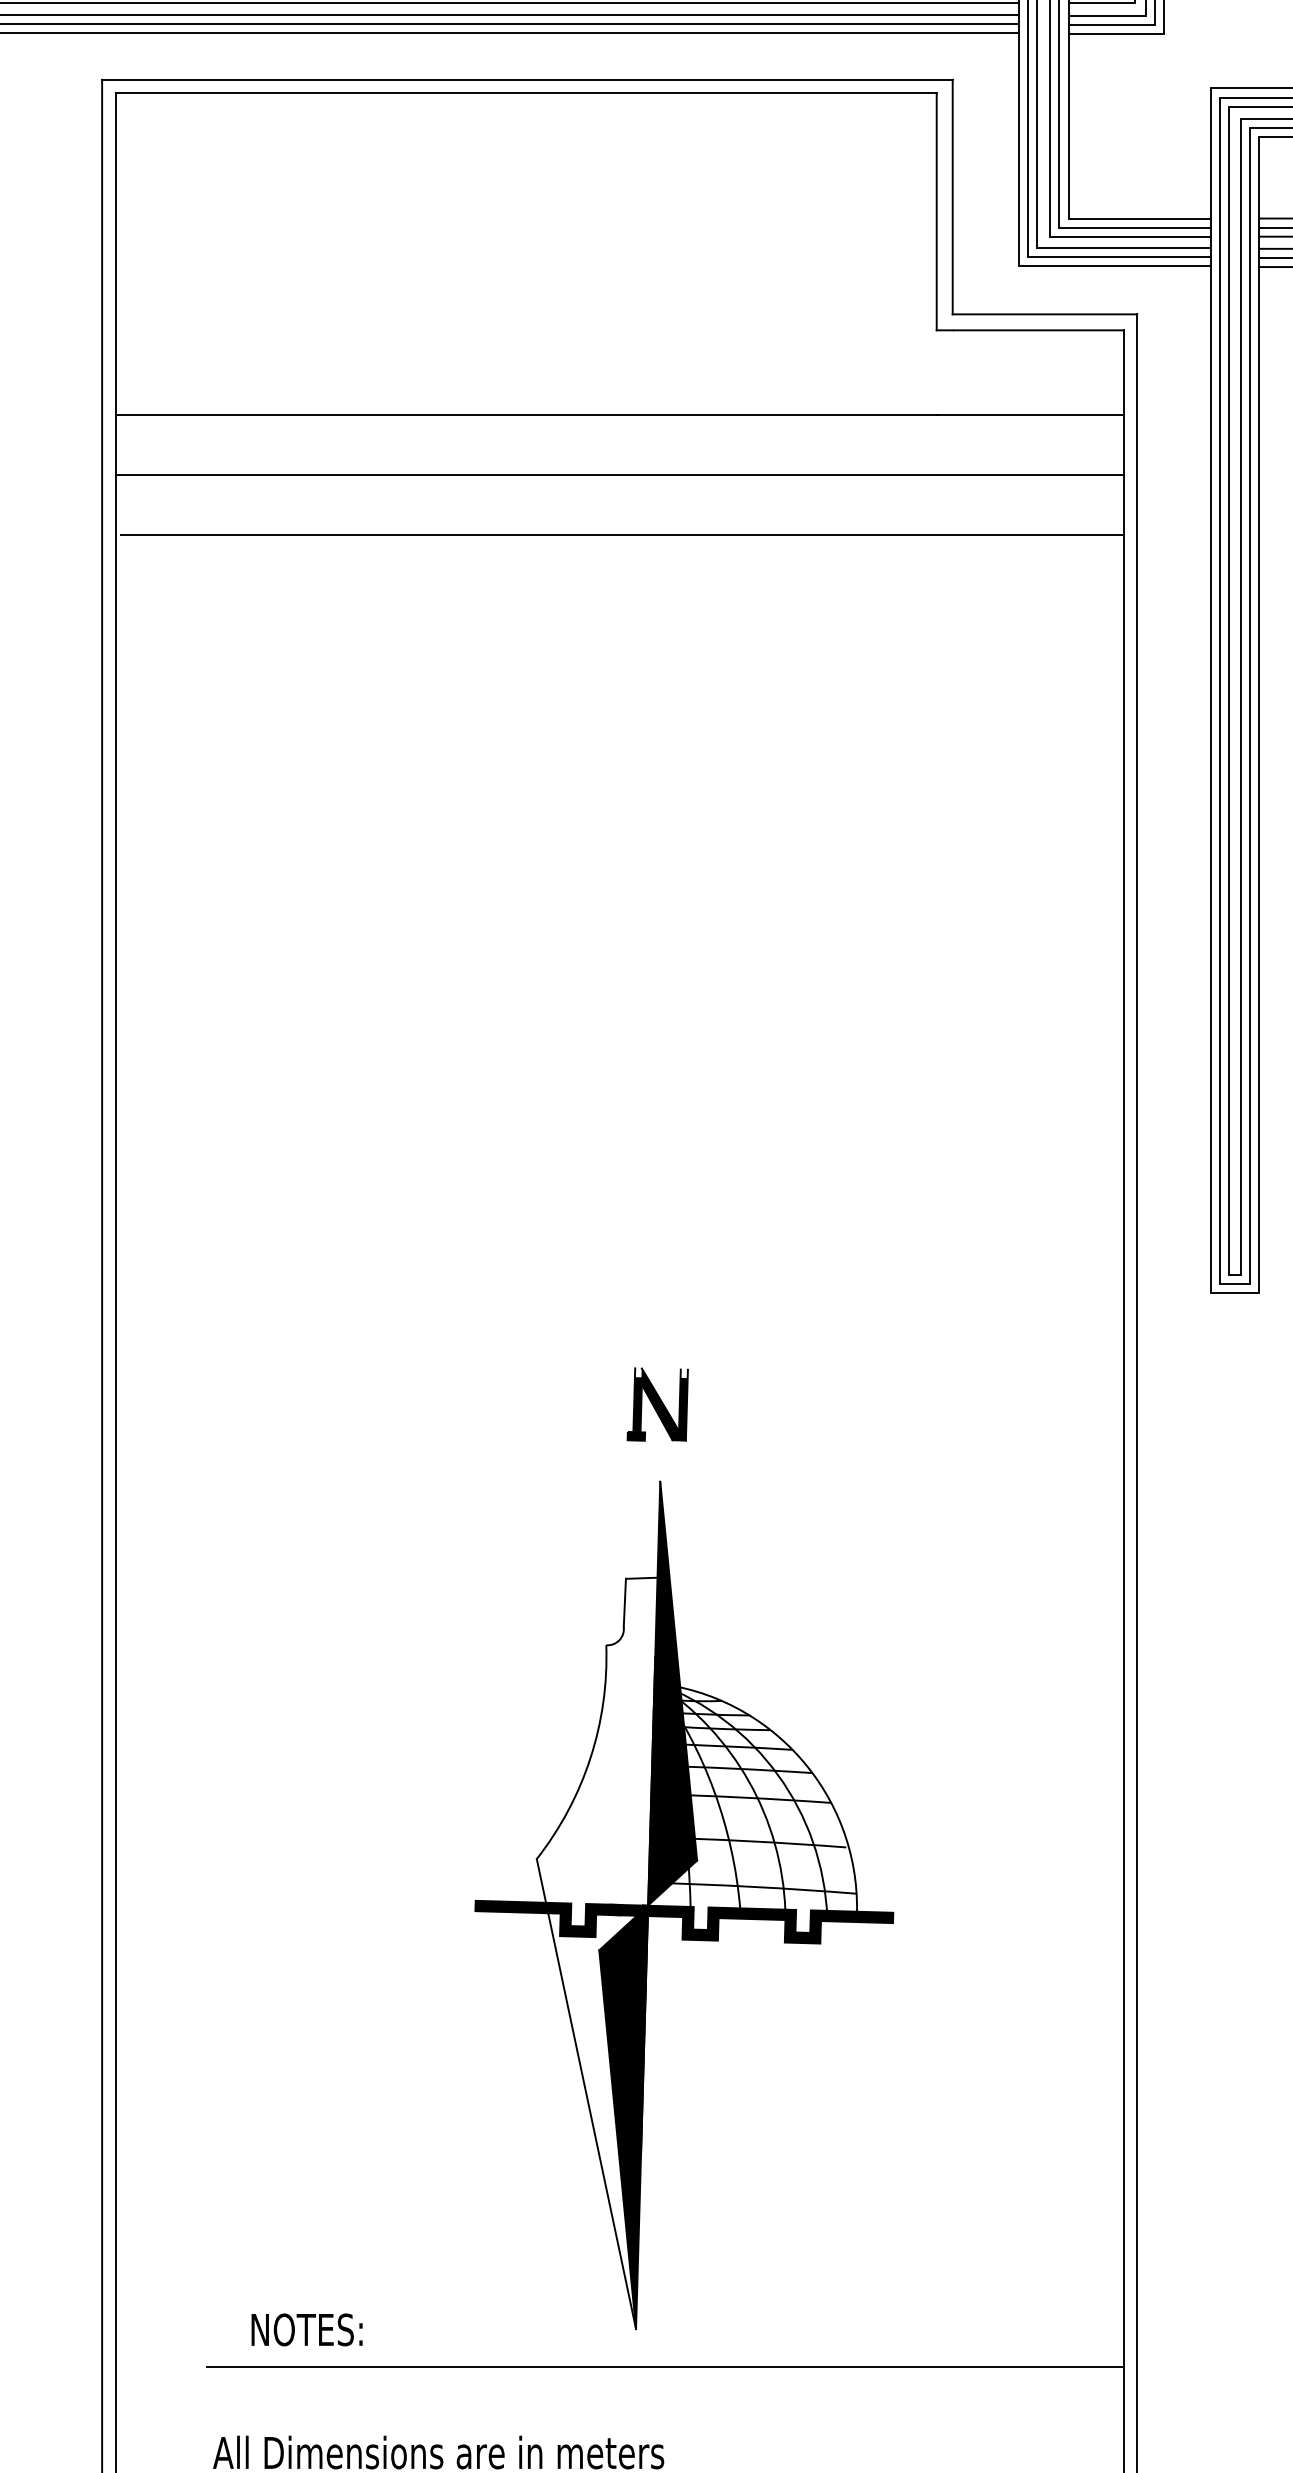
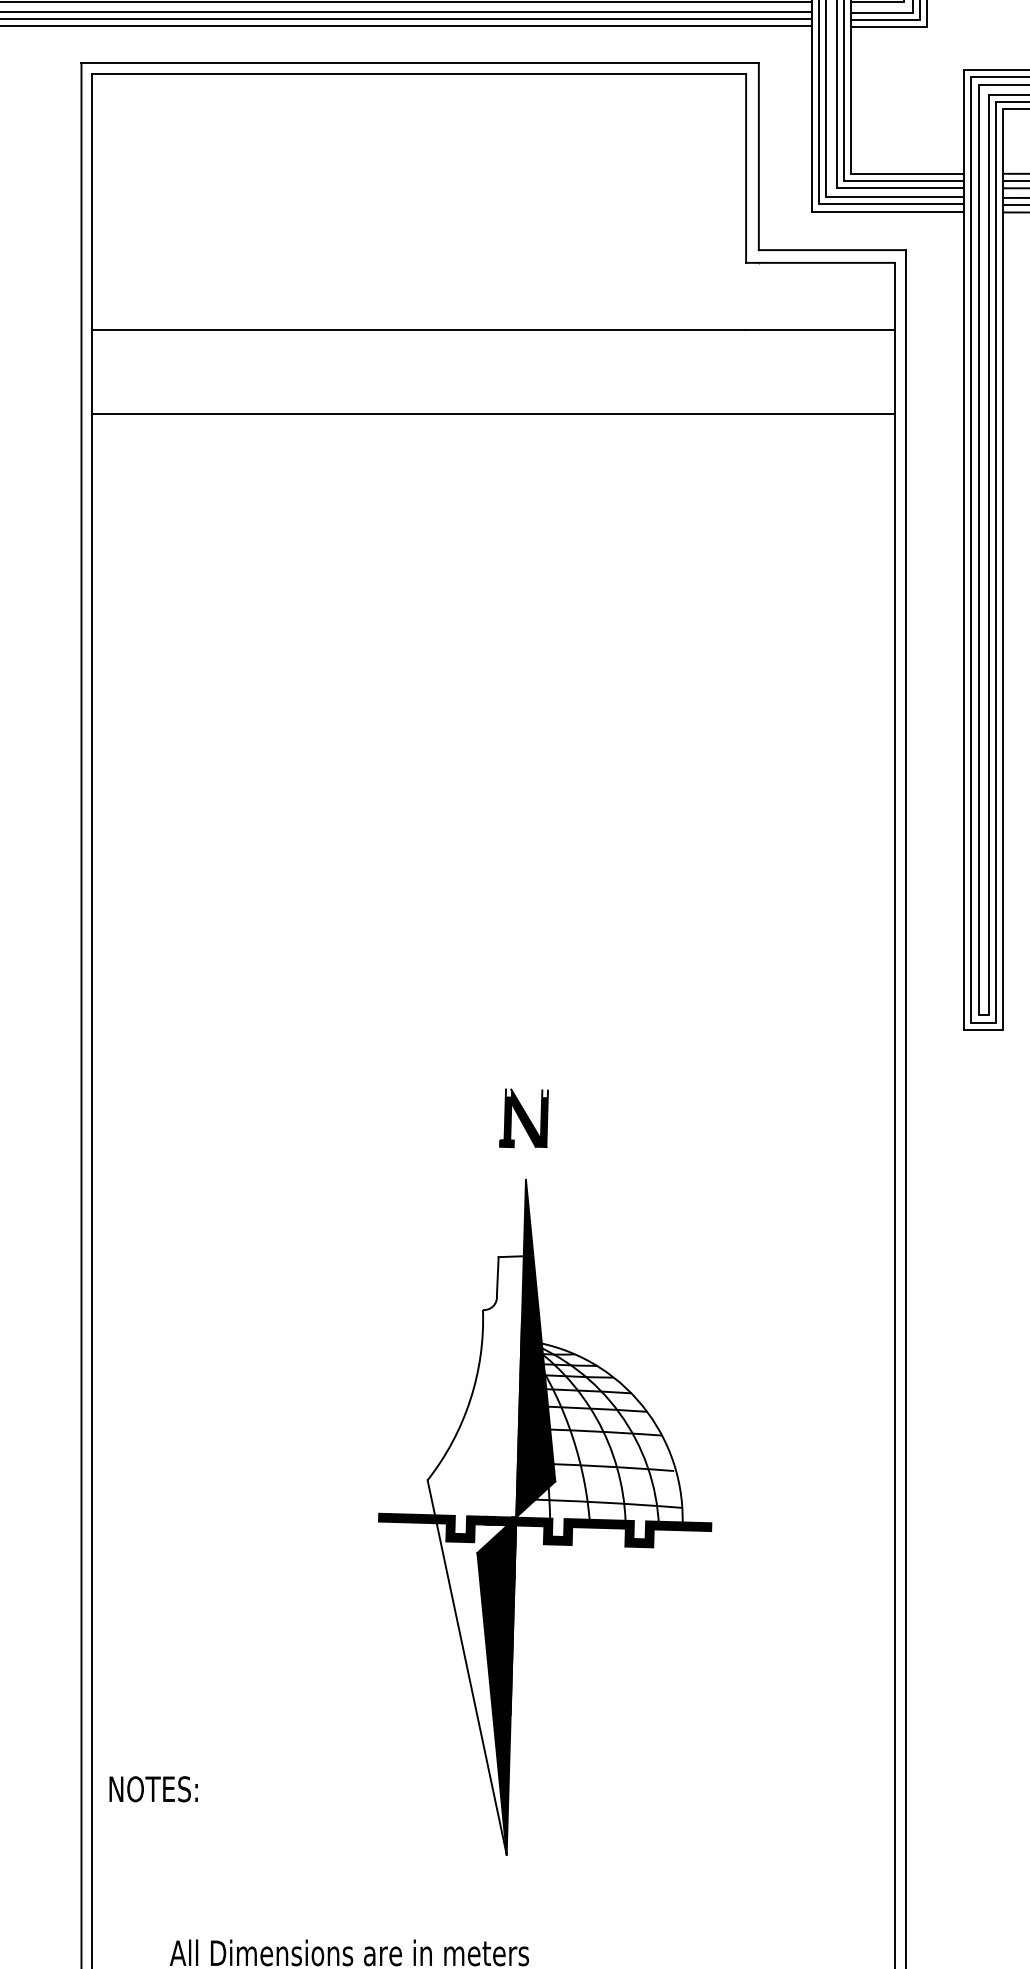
line: (619, 475) -> (493, 414), moved
line: (622, 534) -> (495, 425), removed
text: (306, 2330) -> (153, 1789), moved
line: (664, 2366) -> (529, 1884), removed

